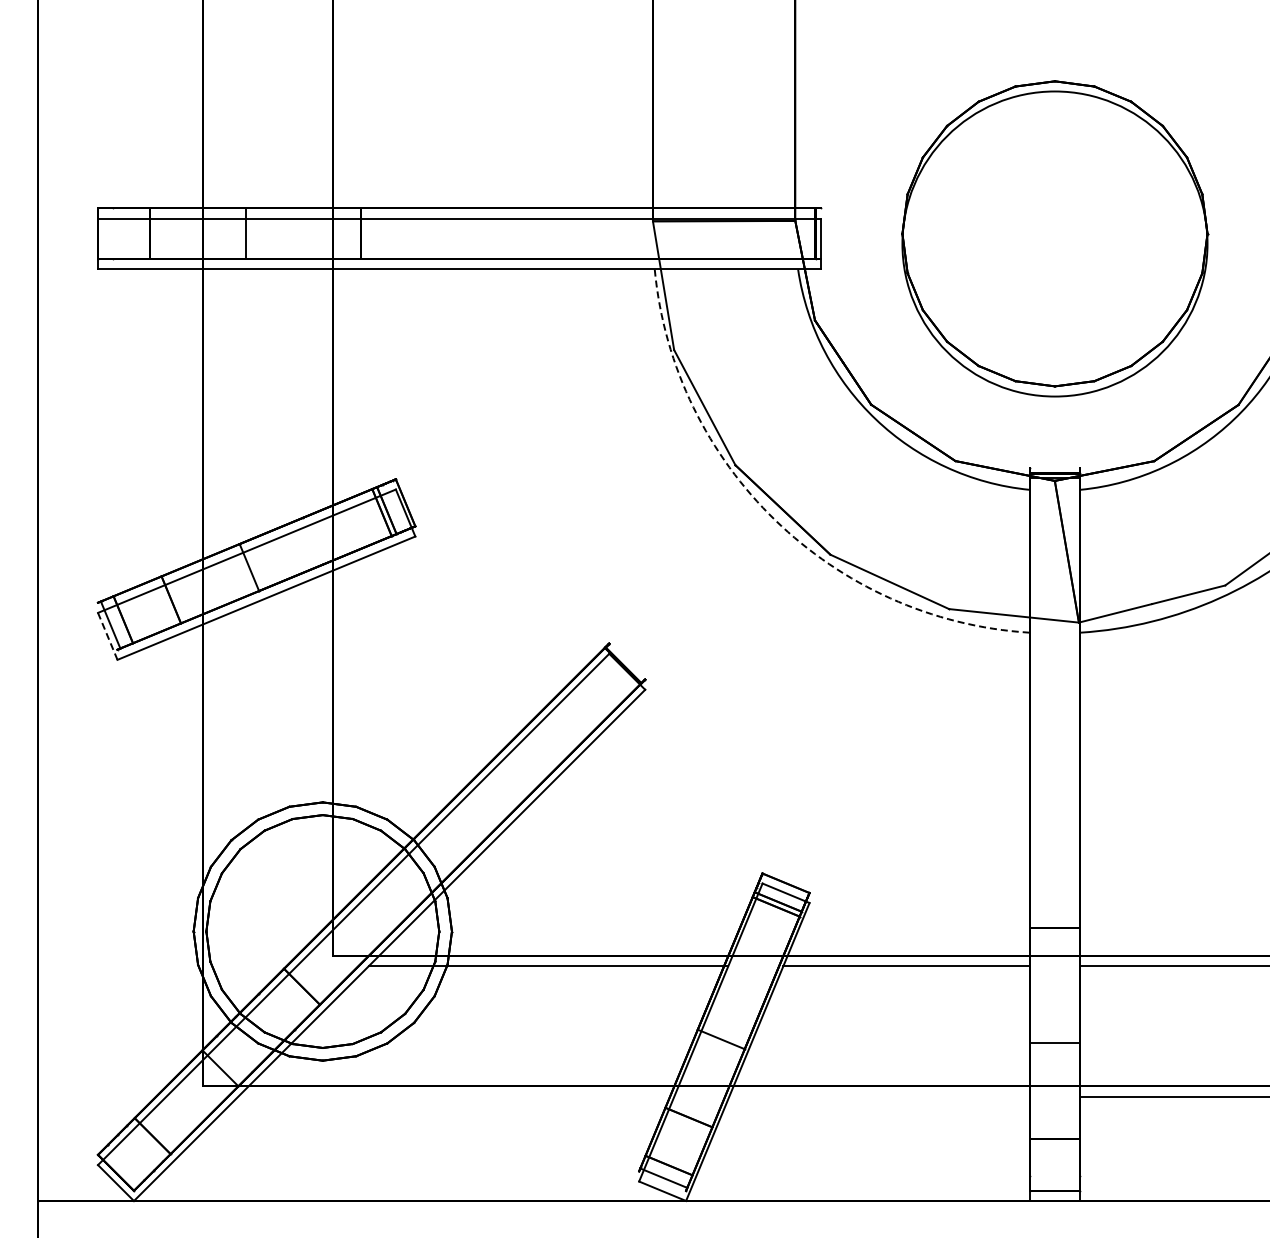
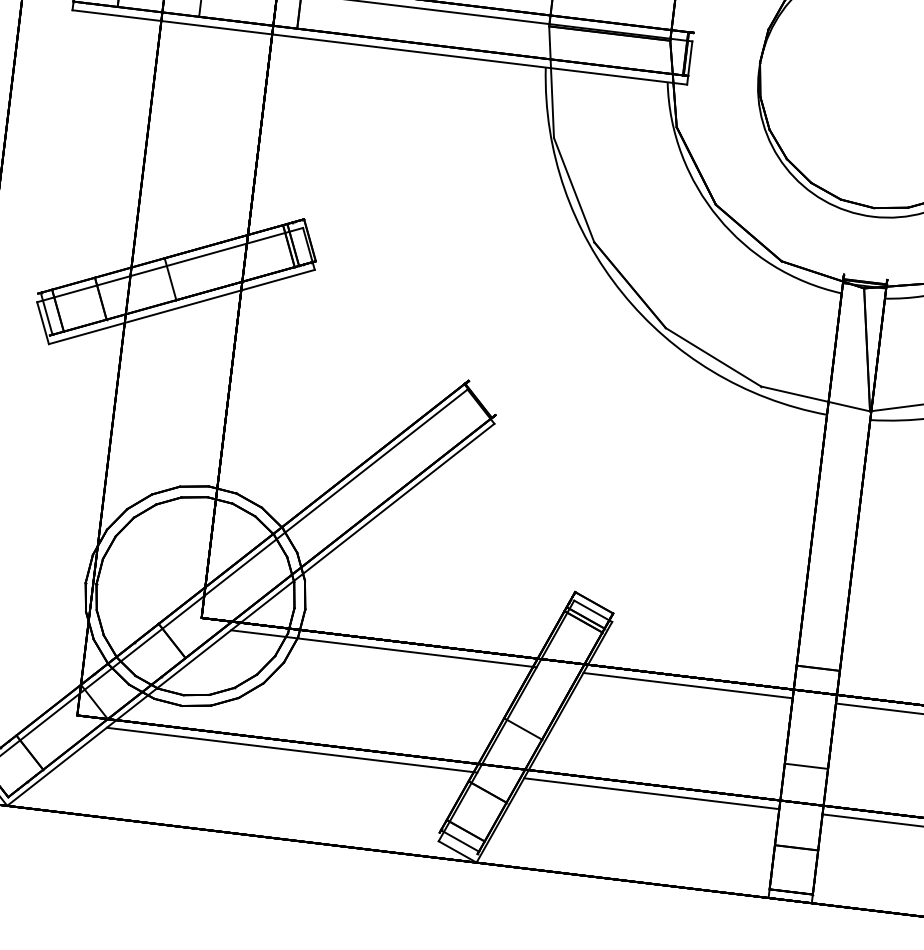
arc: (775, 520) -> (622, 293), dashed -> solid
line: (107, 636) -> (42, 323), dashed -> solid
line: (456, 1096) -> (292, 750), added
line: (879, 1096) -> (651, 793), added

